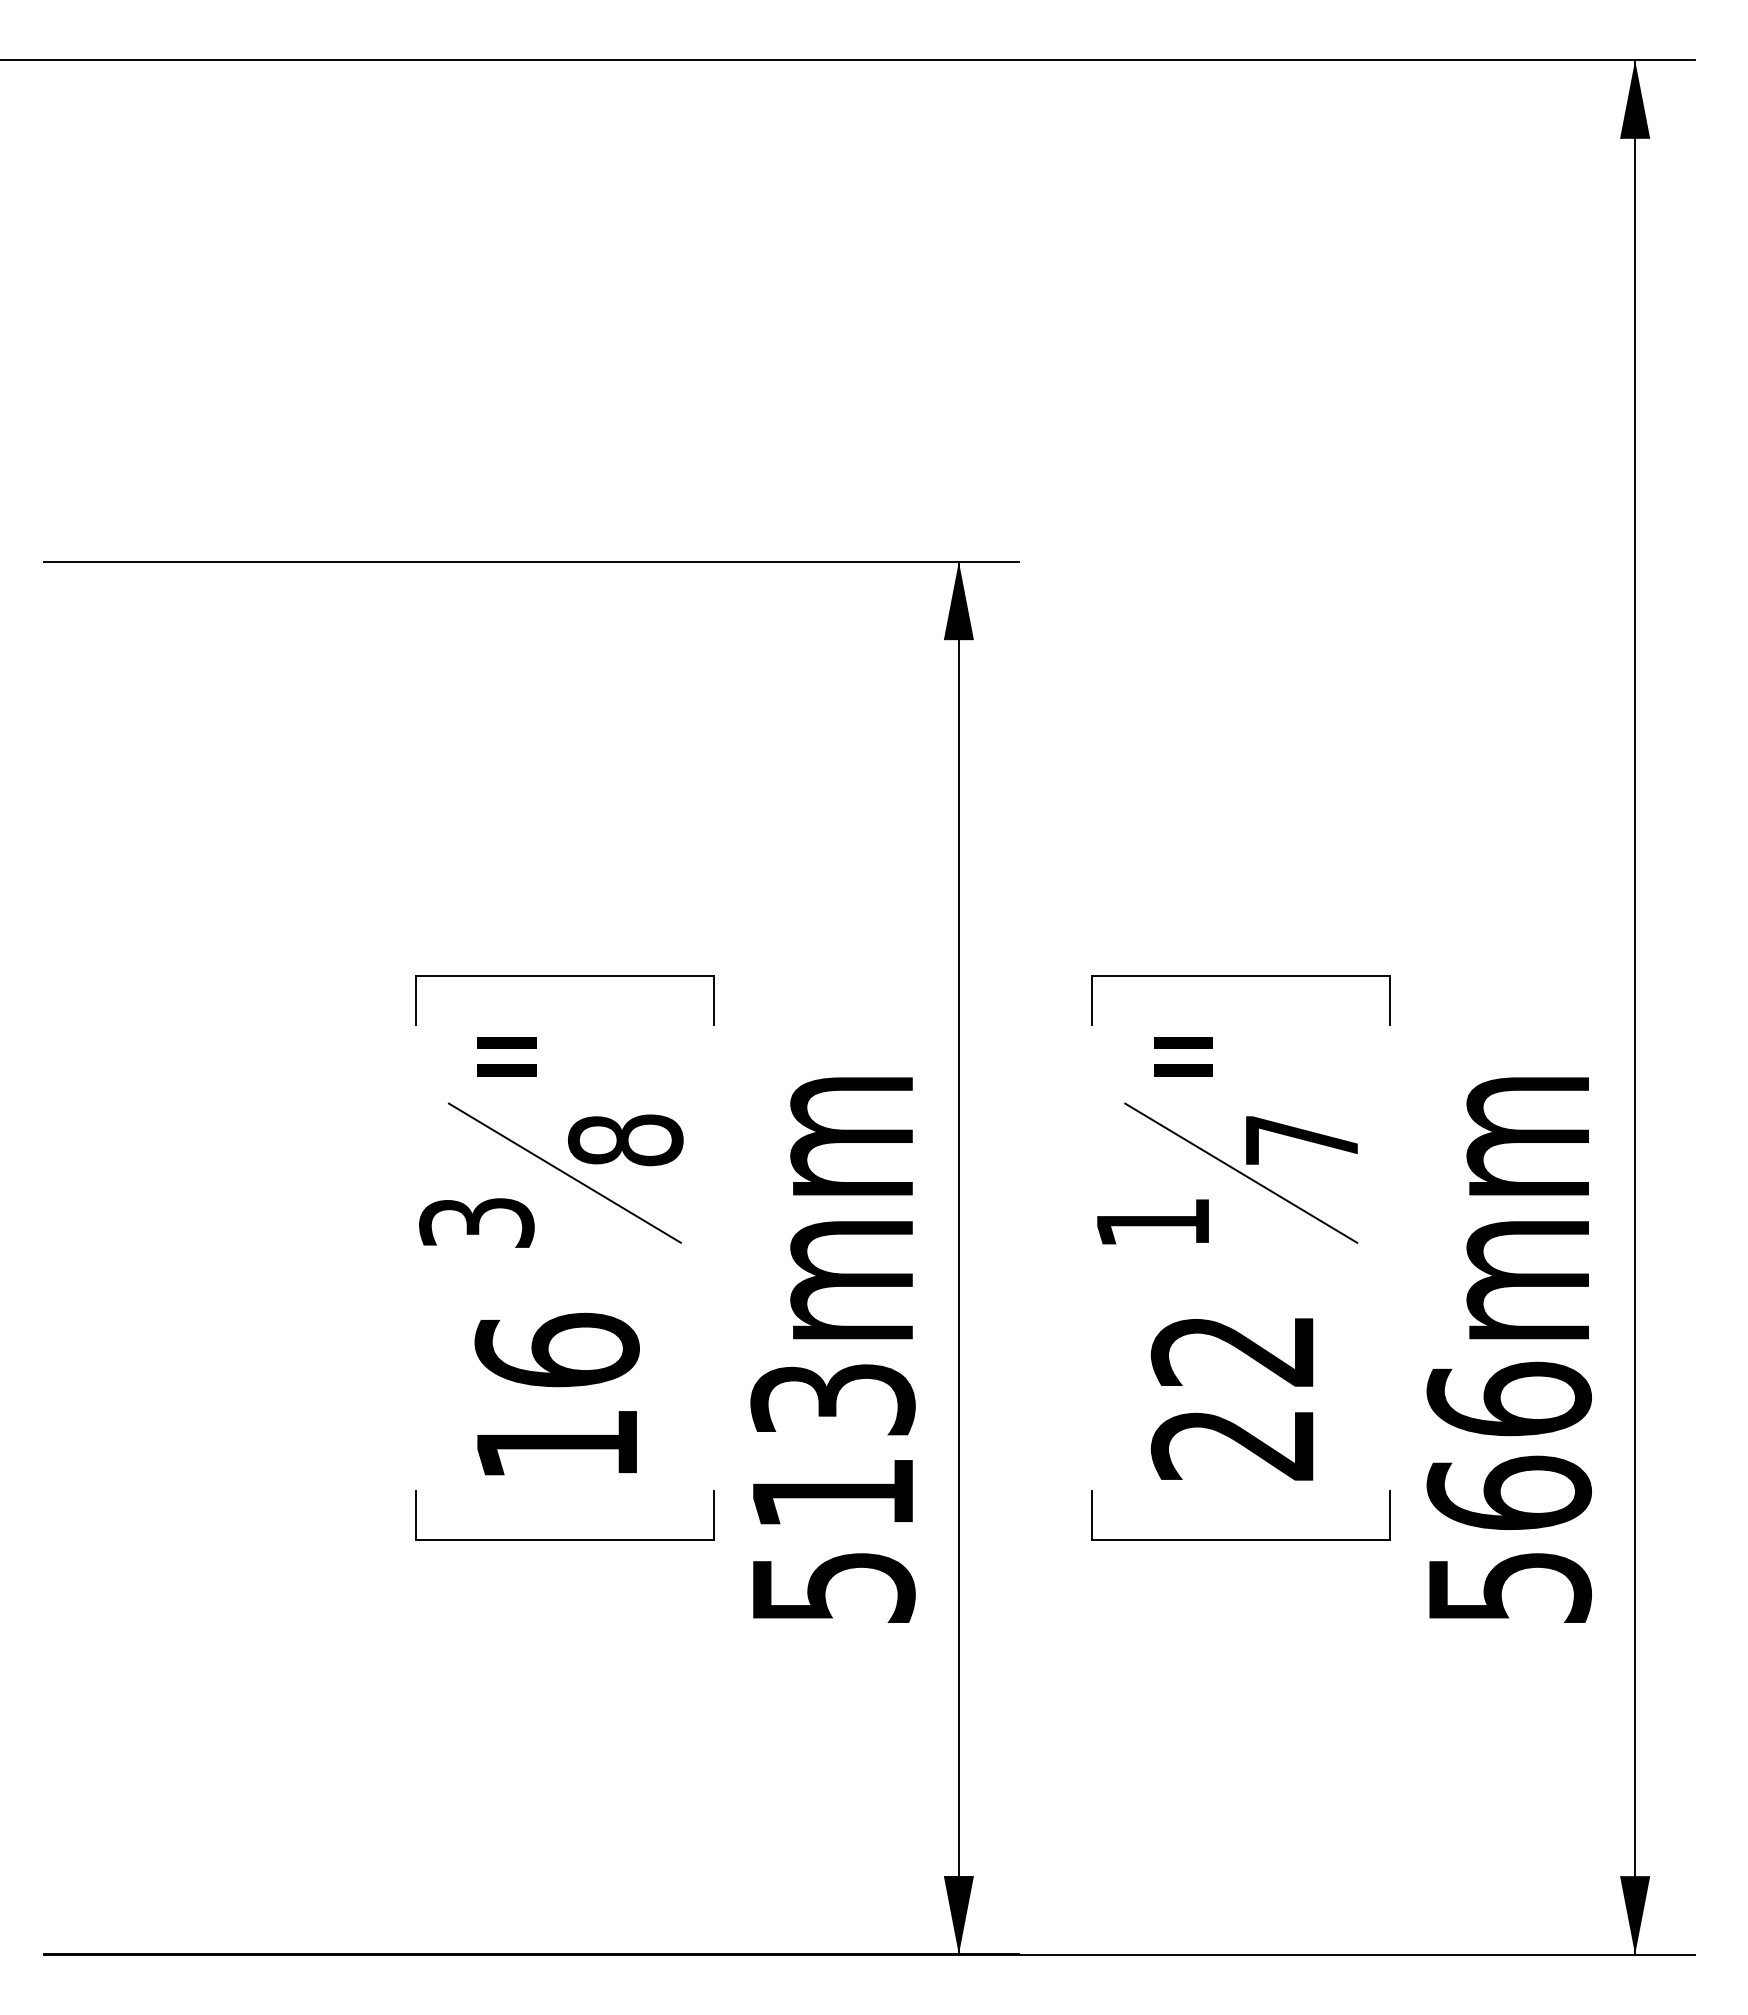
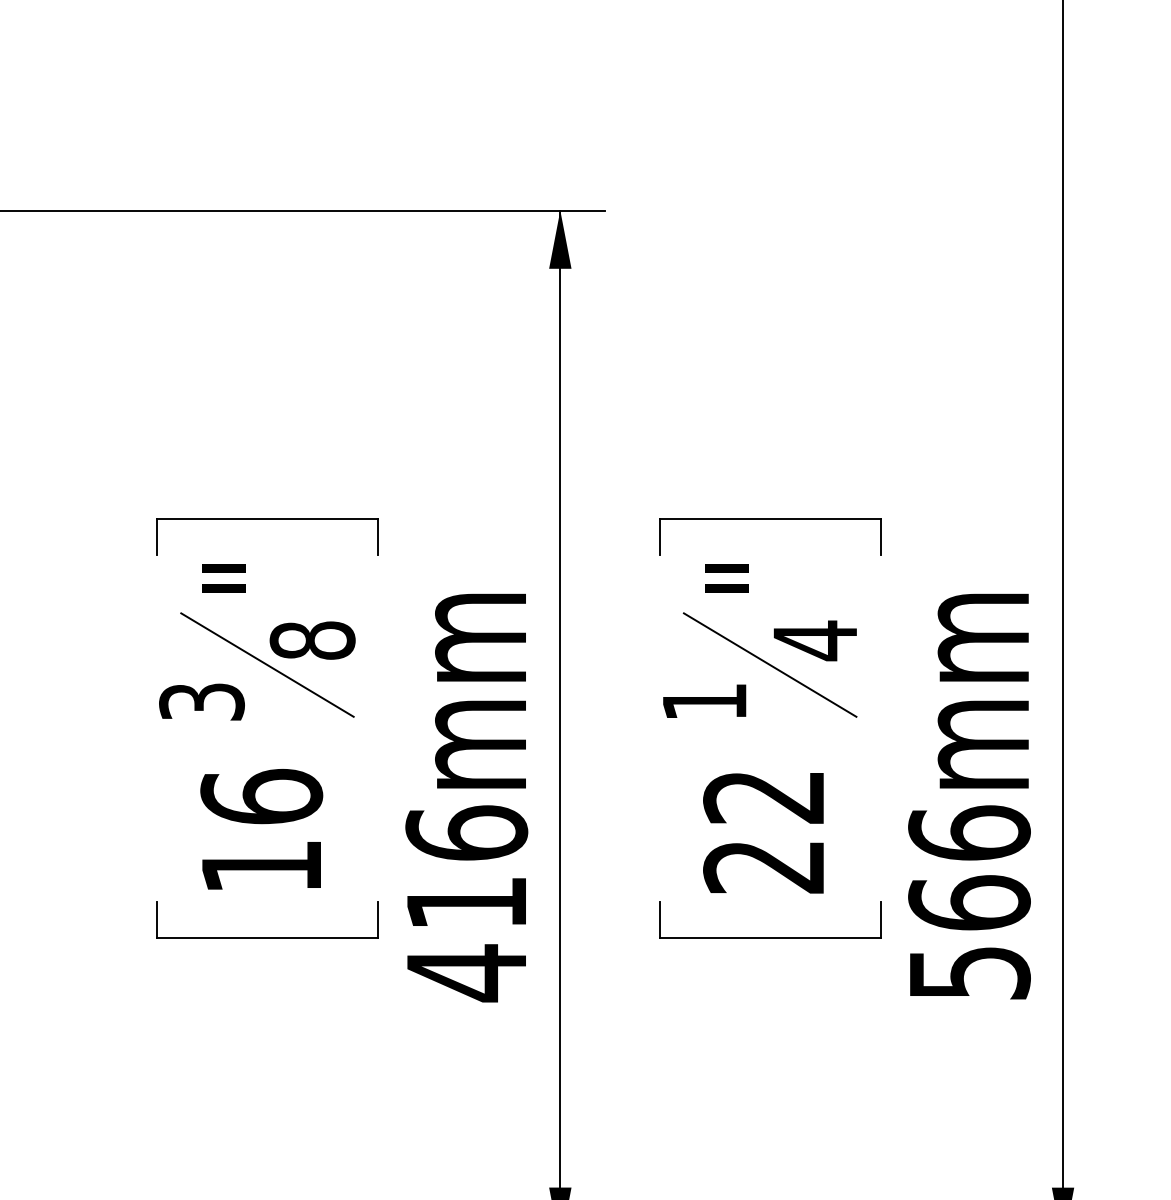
text: (1301, 1140) -> (815, 640), 7 -> 4
text: (832, 1494) -> (466, 903), 513mm -> 416mm

